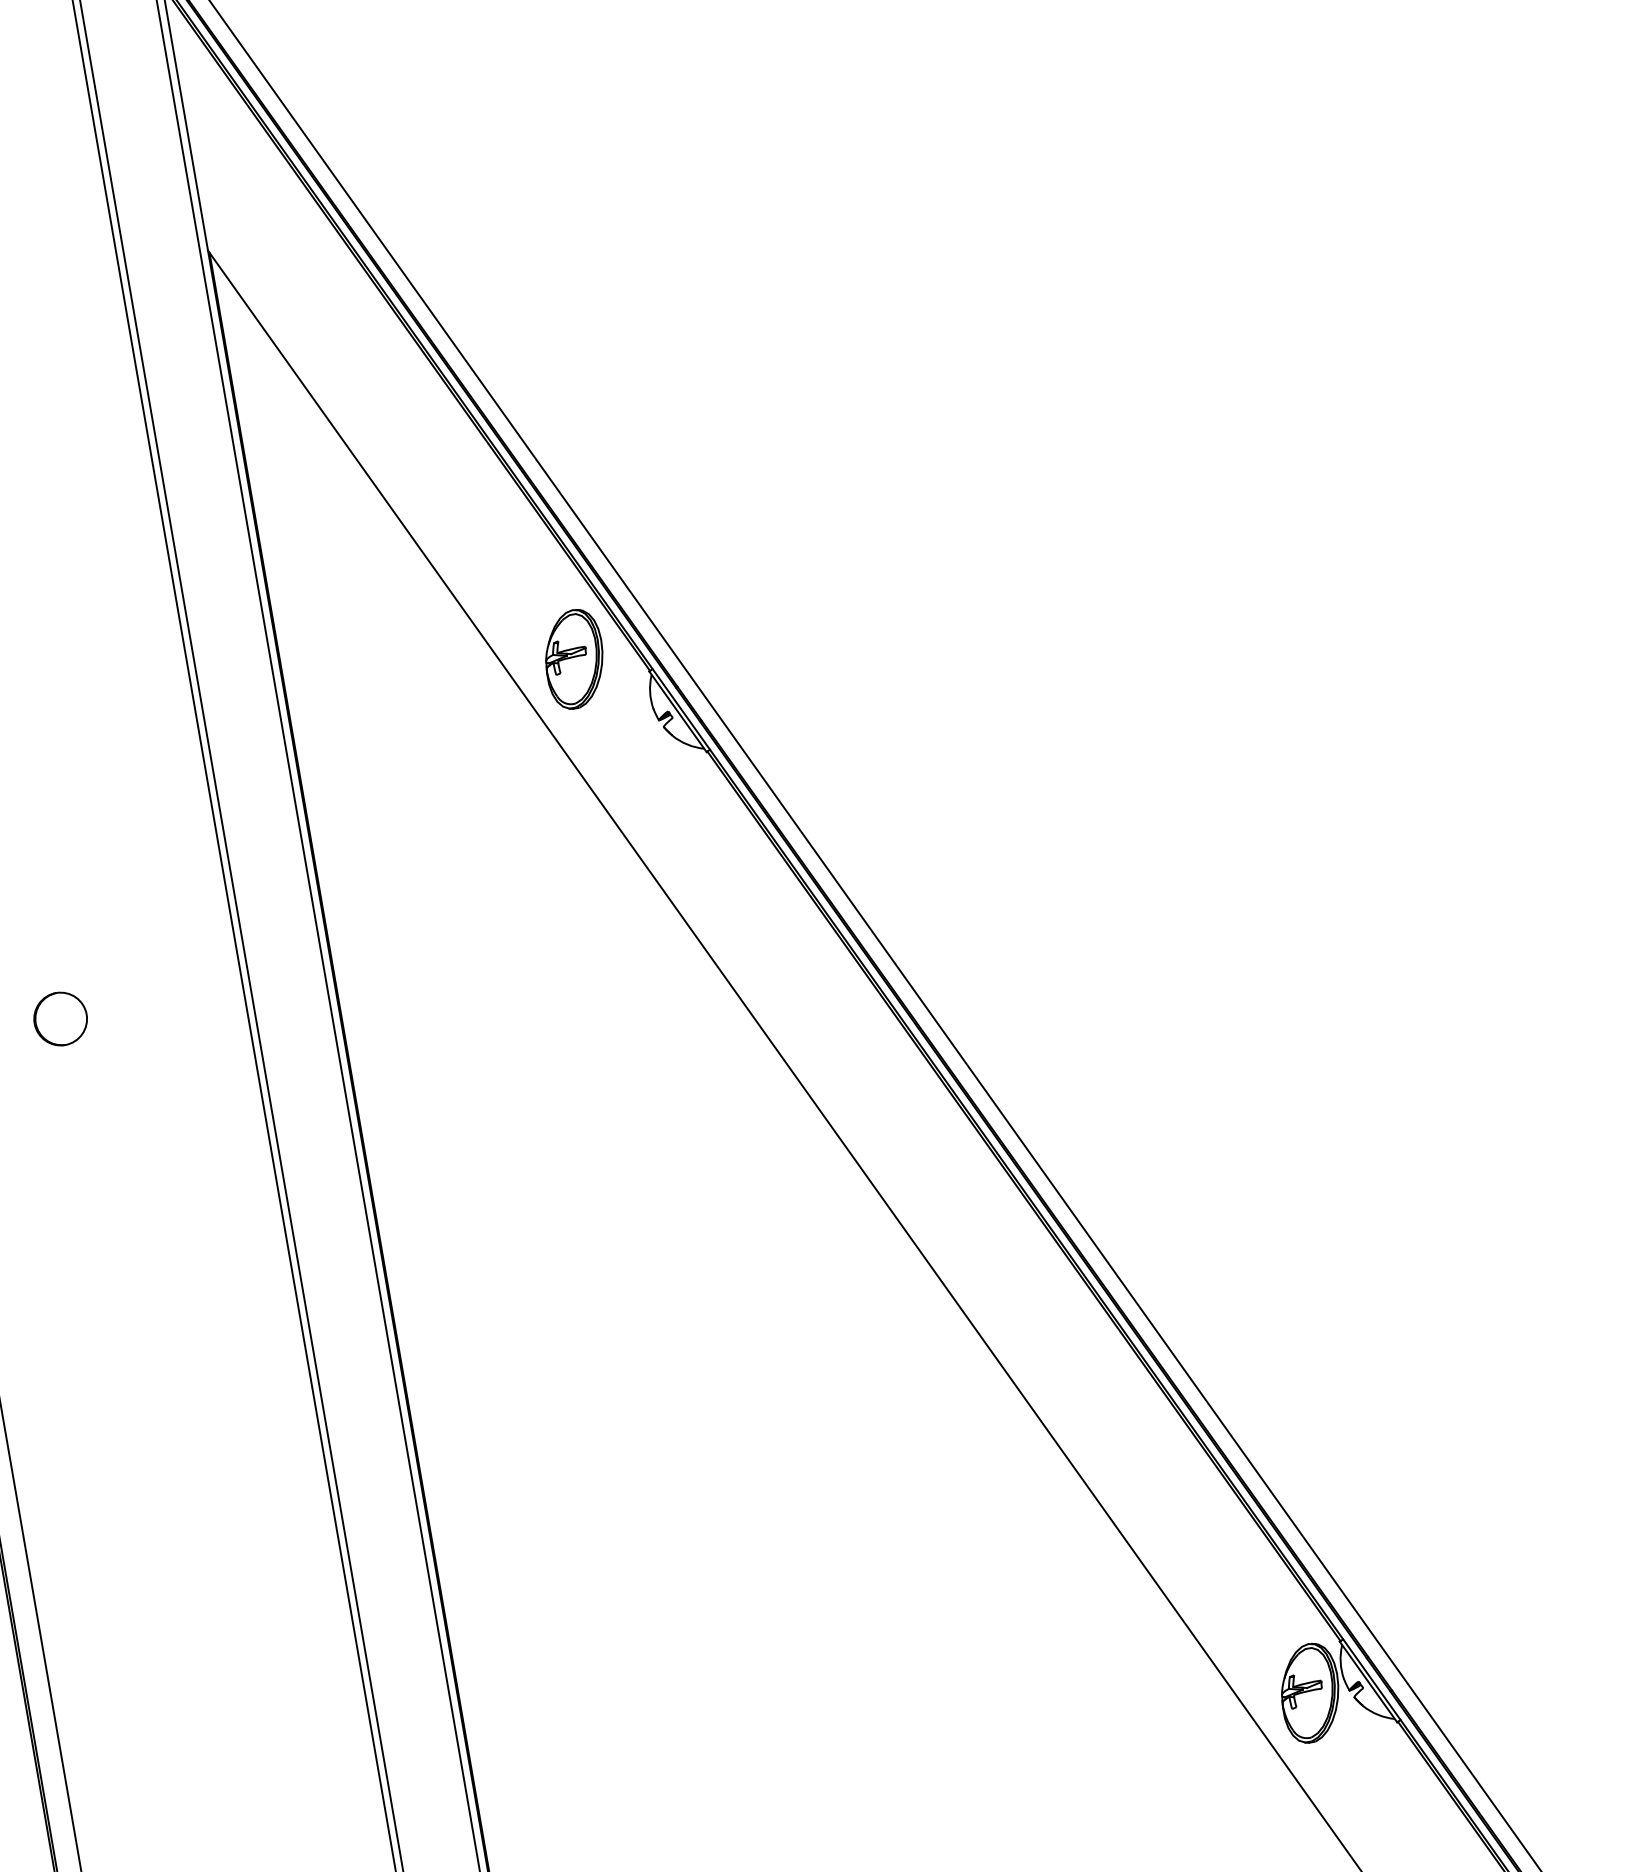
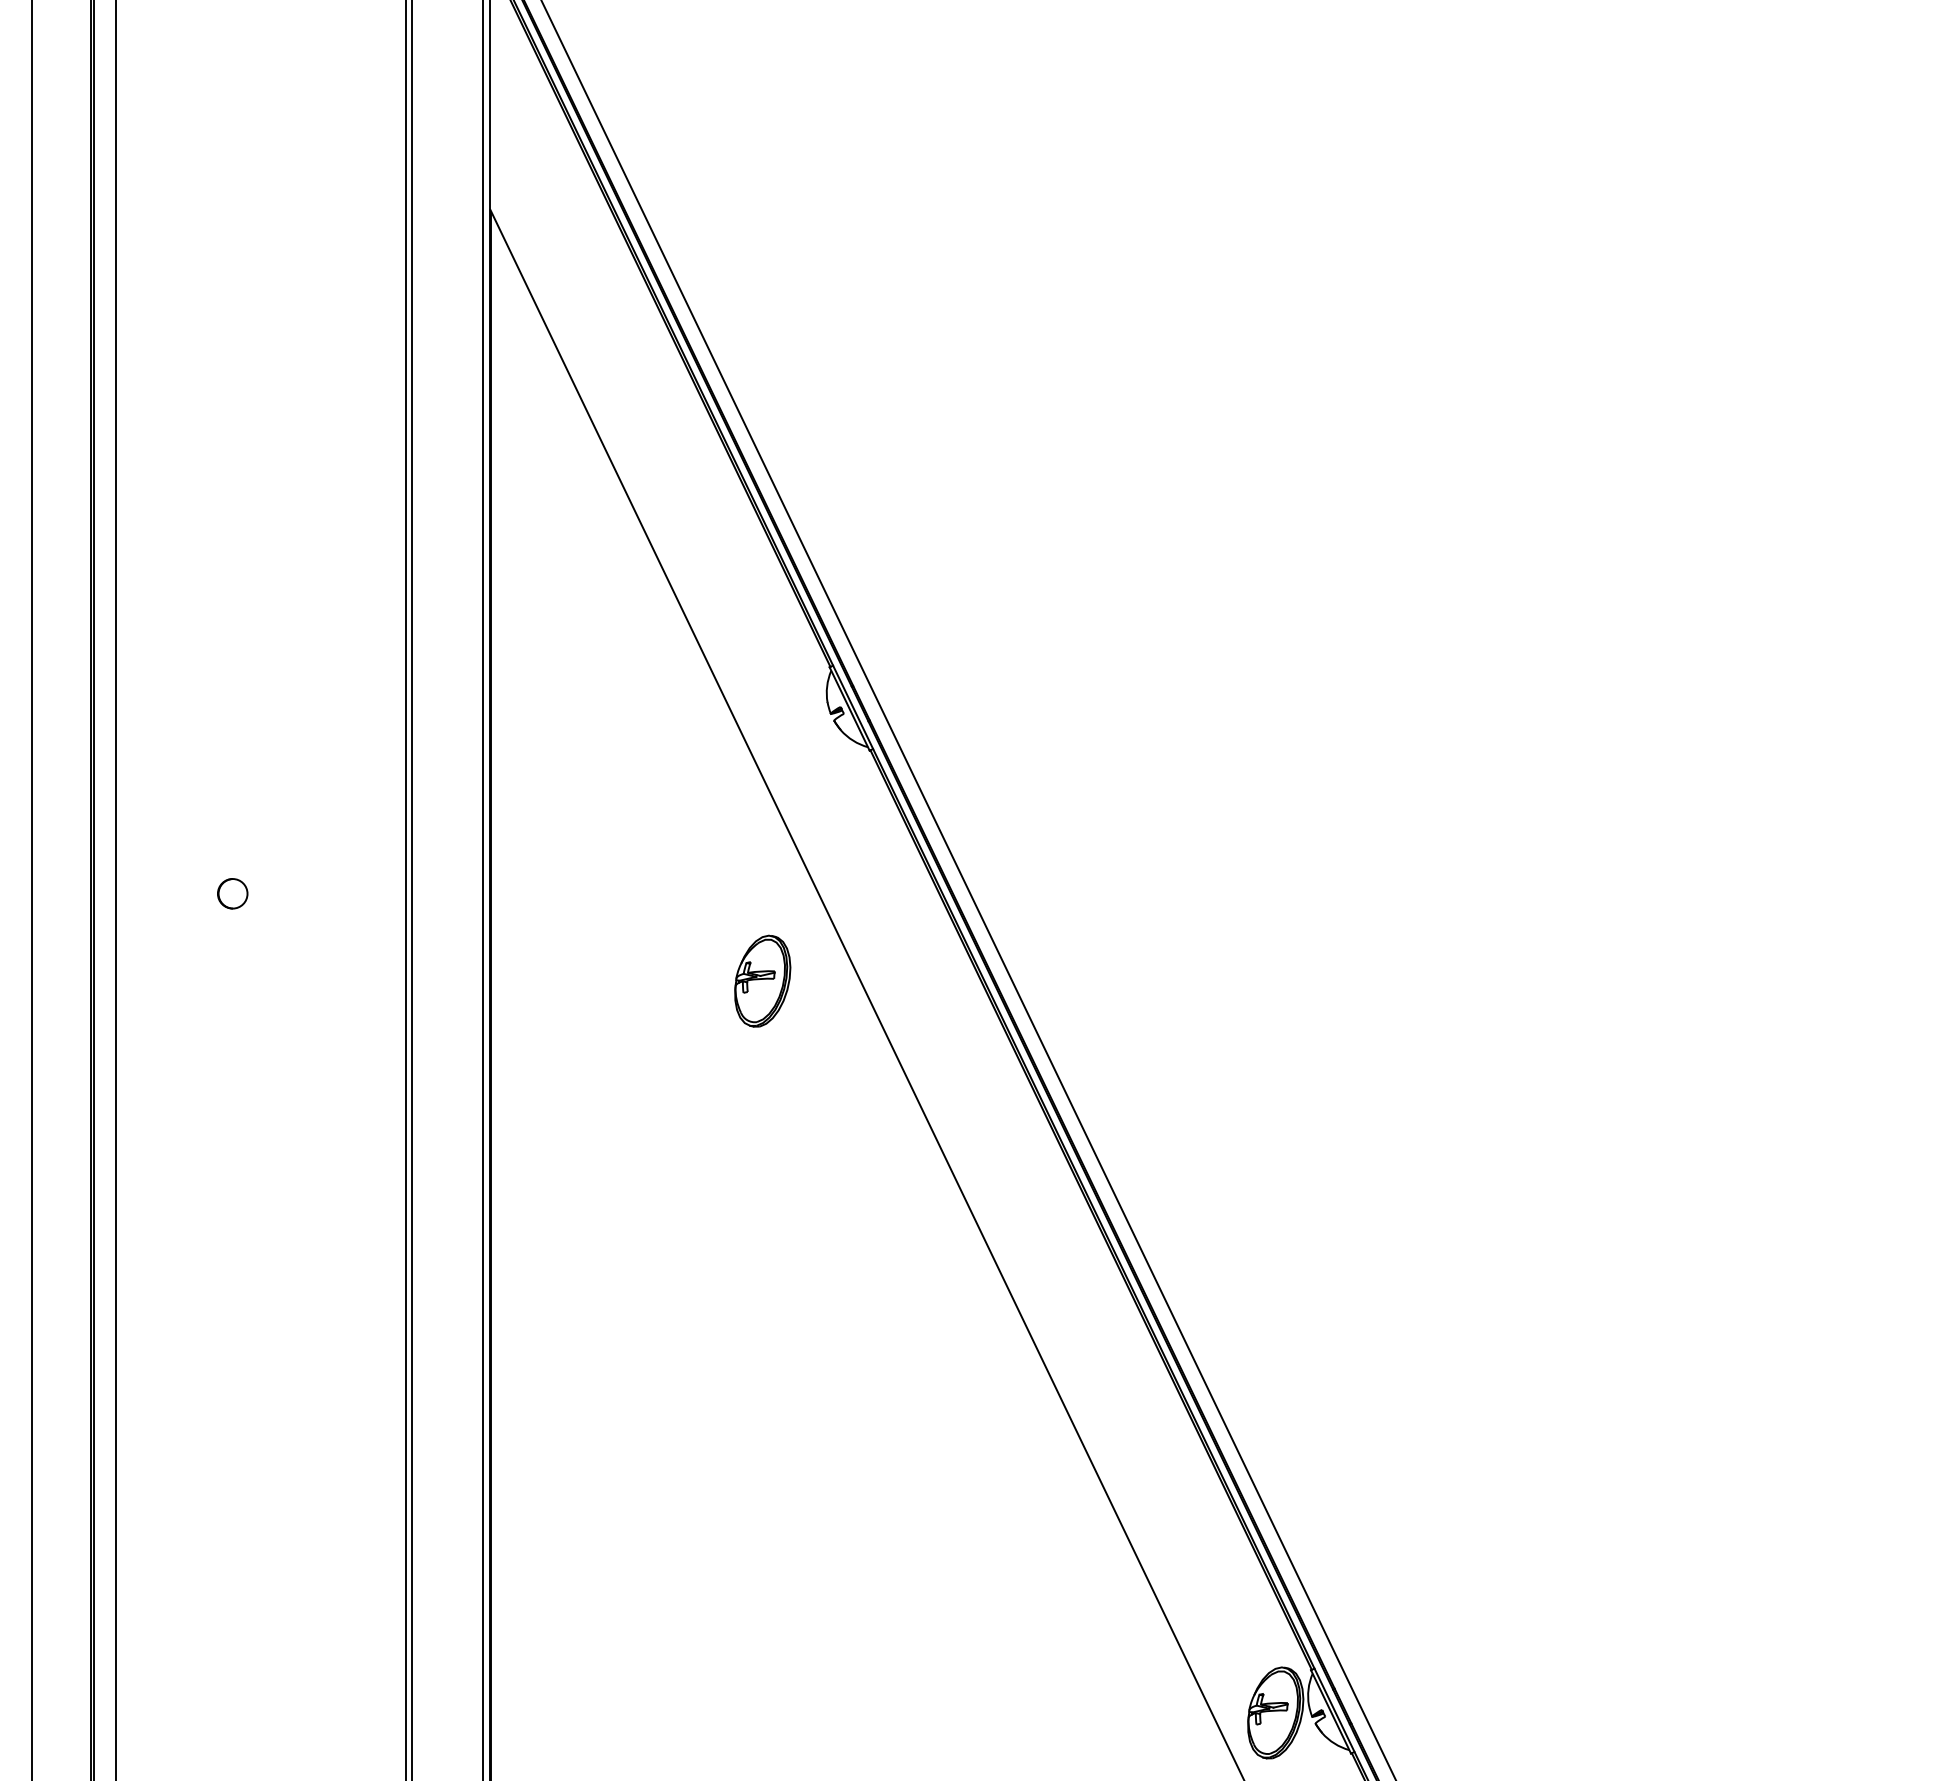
part: (574, 658) -> (762, 980), moved
circle: (60, 1018) -> (232, 893), size x0.6

